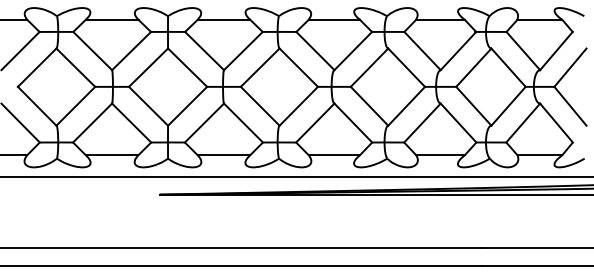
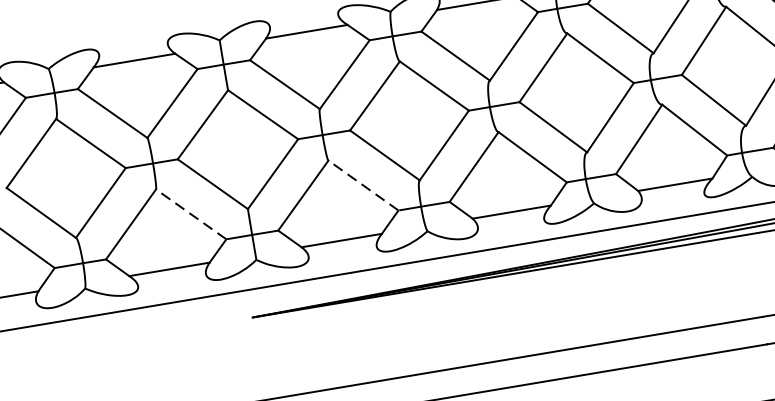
line: (131, 123) -> (191, 215), solid -> dashed
line: (243, 123) -> (363, 186), solid -> dashed

